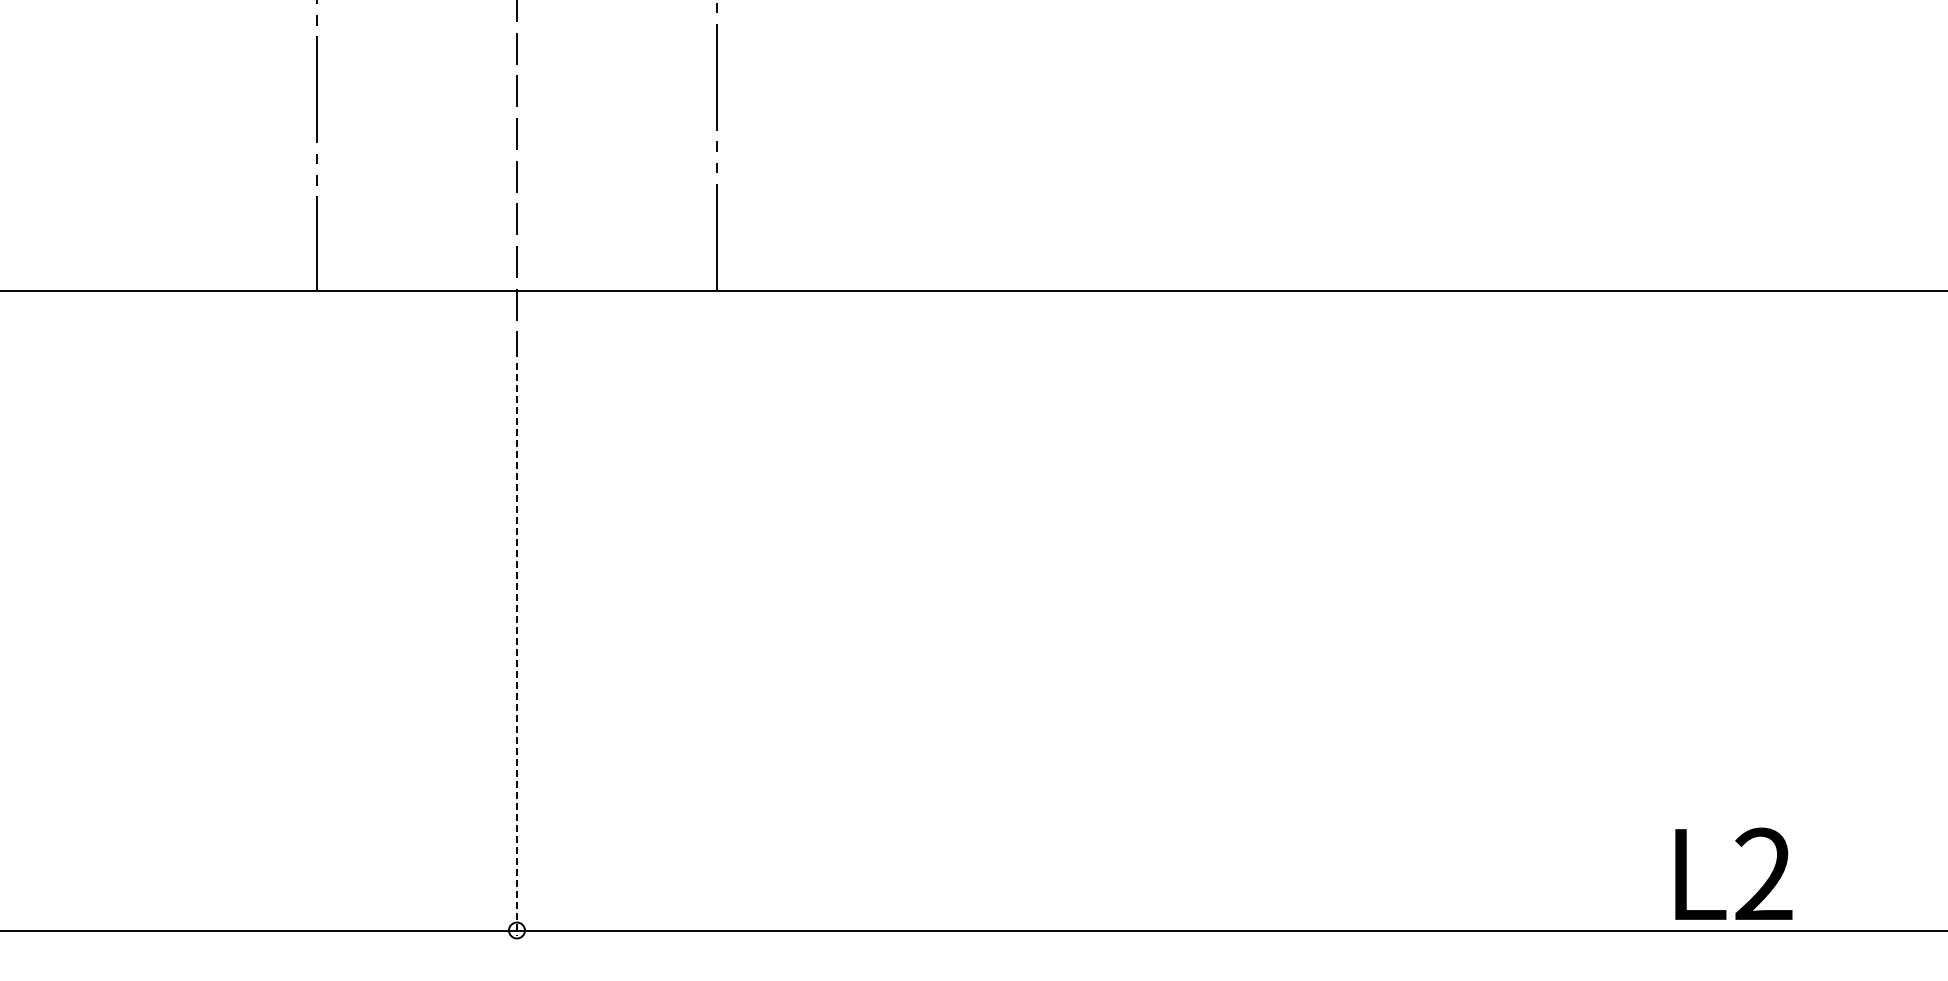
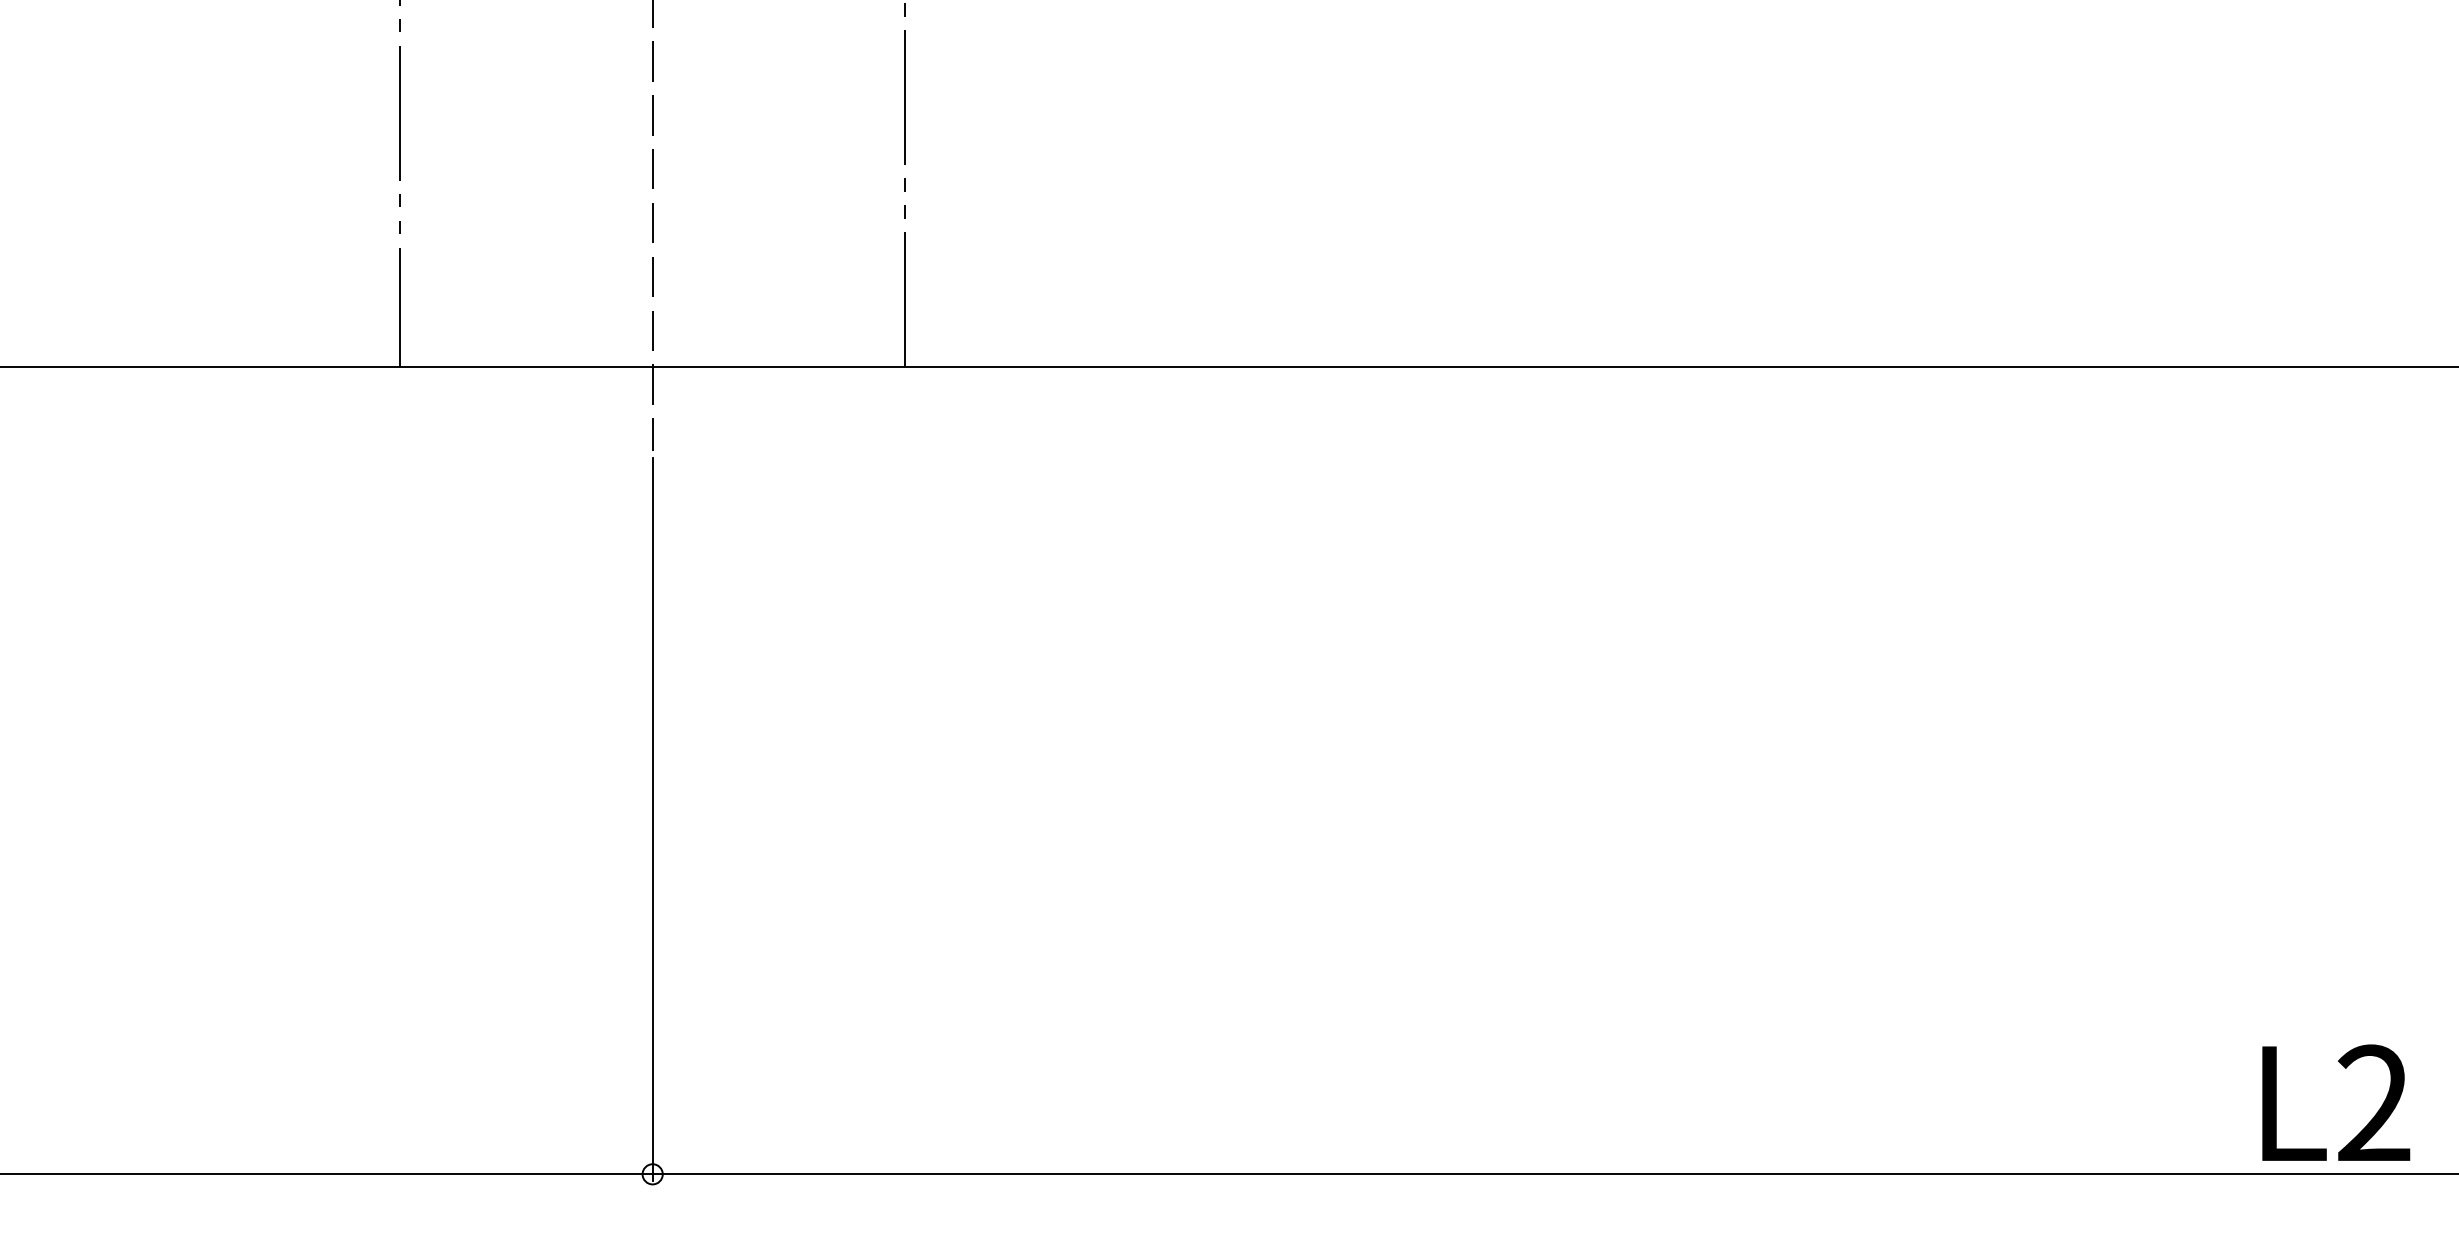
line: (516, 649) -> (652, 819), dashed -> solid
text: (1733, 873) -> (2335, 1102), moved

